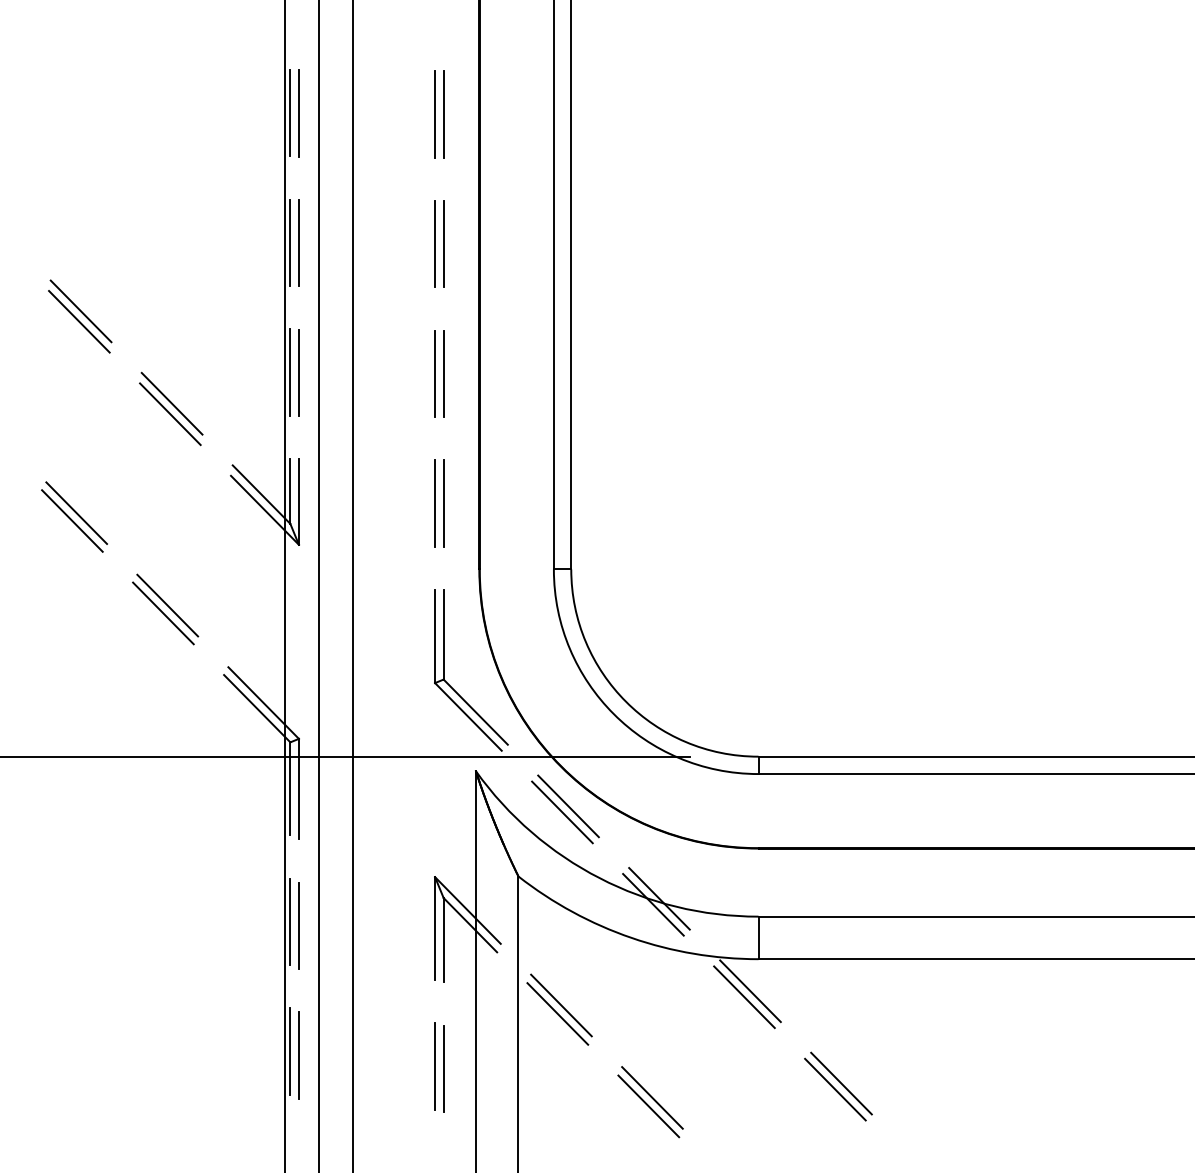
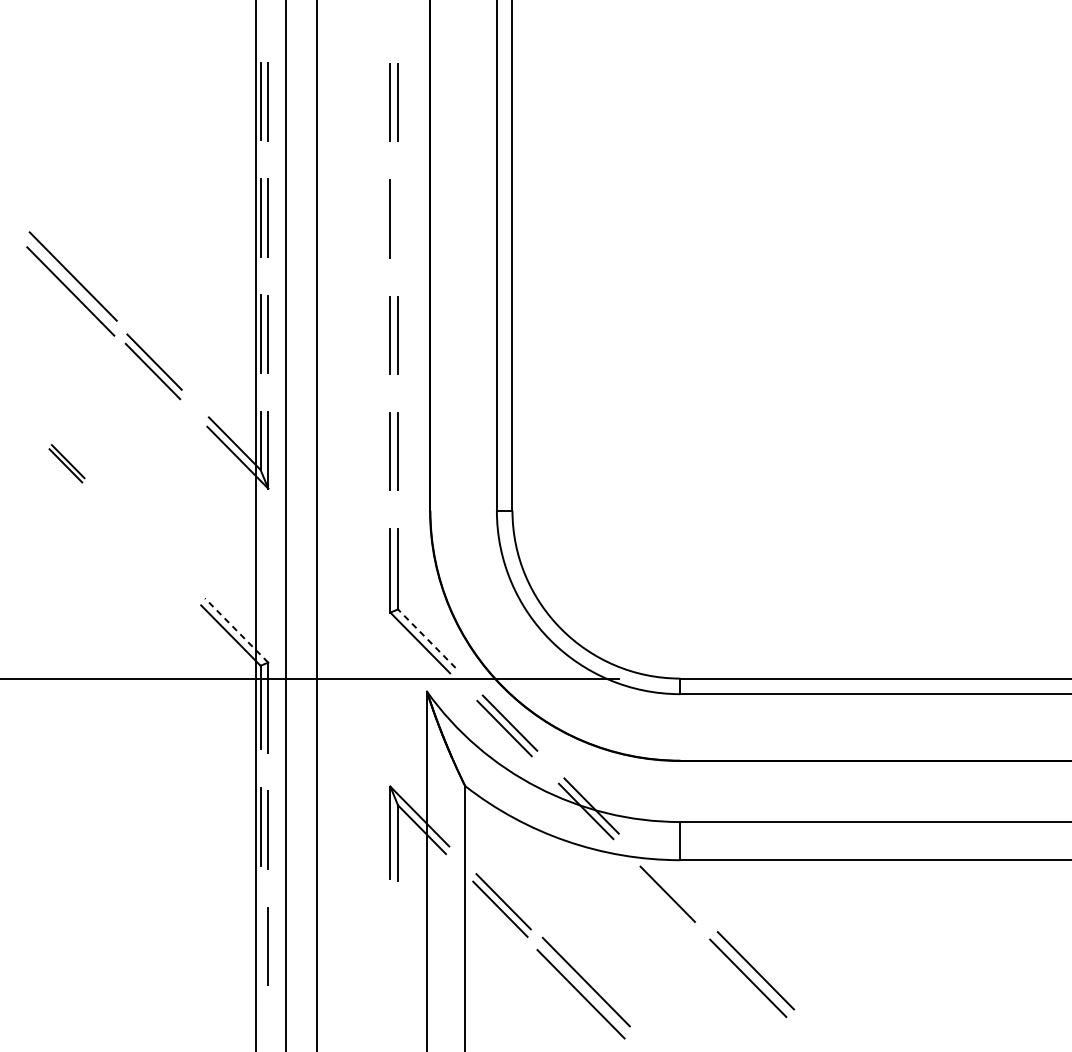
line: (443, 243) -> (397, 218), removed
part: (80, 316) -> (72, 283), size x1.6
part: (74, 516) -> (67, 463), size x0.6
line: (167, 605) -> (150, 543), removed
line: (163, 613) -> (146, 550), removed
line: (263, 702) -> (236, 630), solid -> dashed
line: (475, 712) -> (426, 638), solid -> dashed
line: (750, 991) -> (673, 889), removed
line: (290, 1051) -> (260, 942), removed
line: (435, 1066) -> (390, 956), removed
line: (443, 1068) -> (397, 958), removed
part: (838, 1086) -> (752, 974), size x1.4
part: (650, 1102) -> (583, 988), size x1.6

